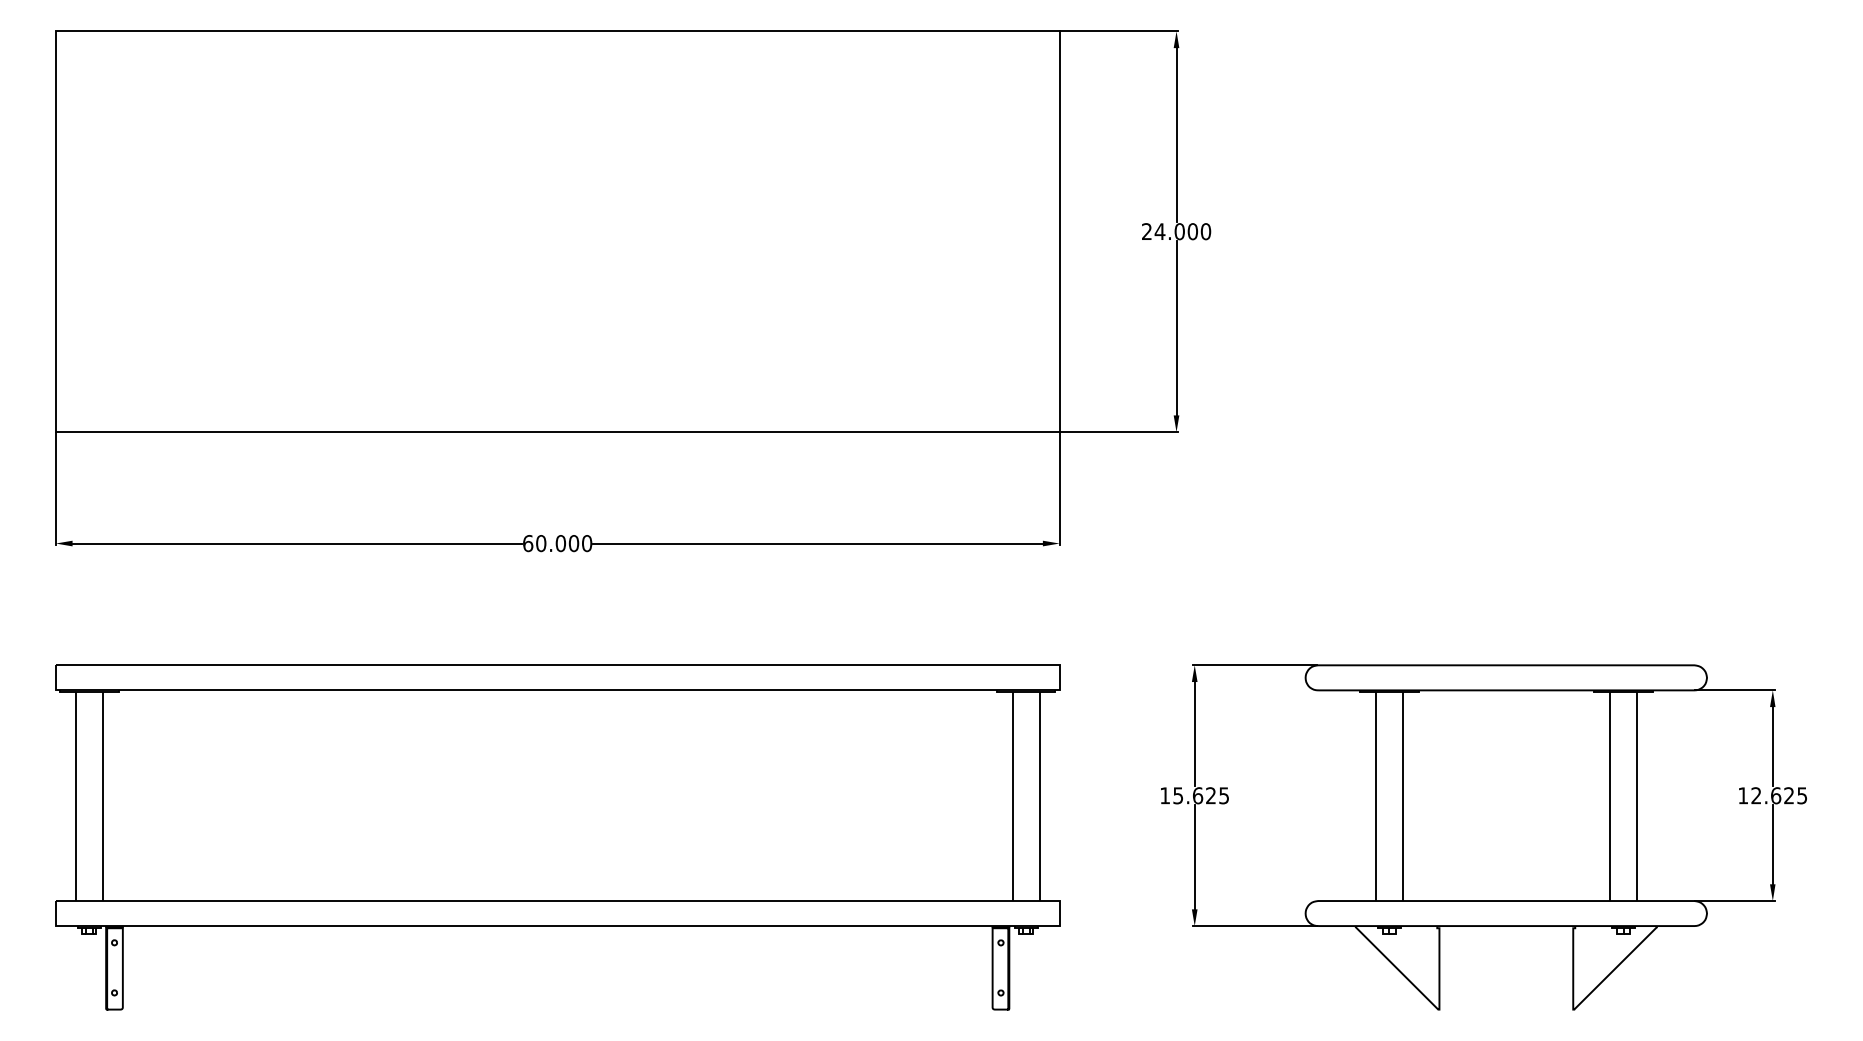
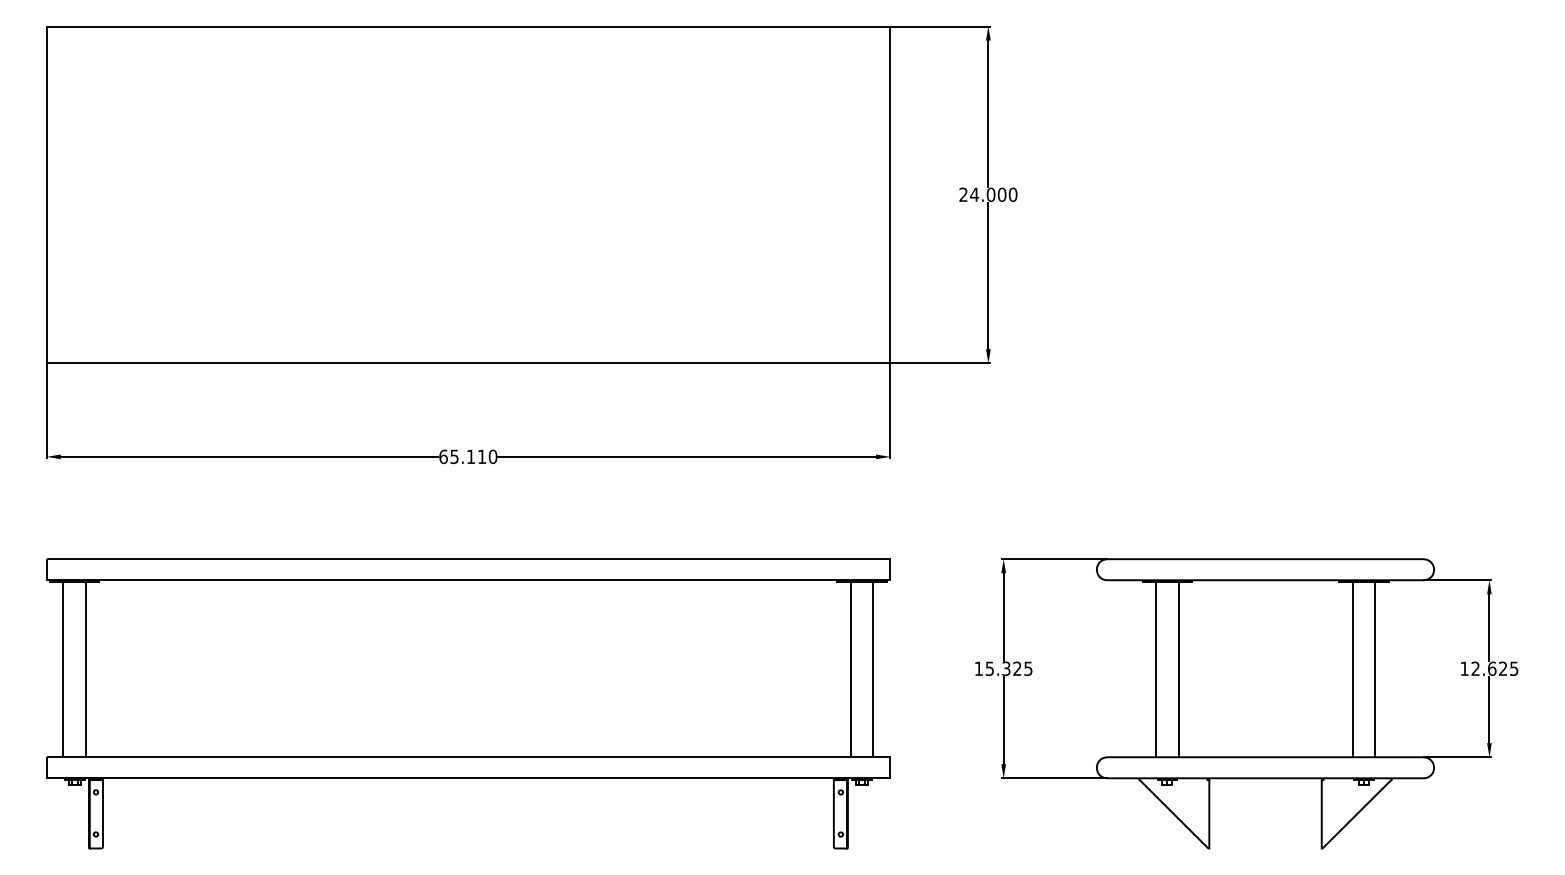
text: (557, 543) -> (468, 456), 60.000 -> 65.110
text: (1198, 795) -> (1006, 668), 15.625 -> 15.325

